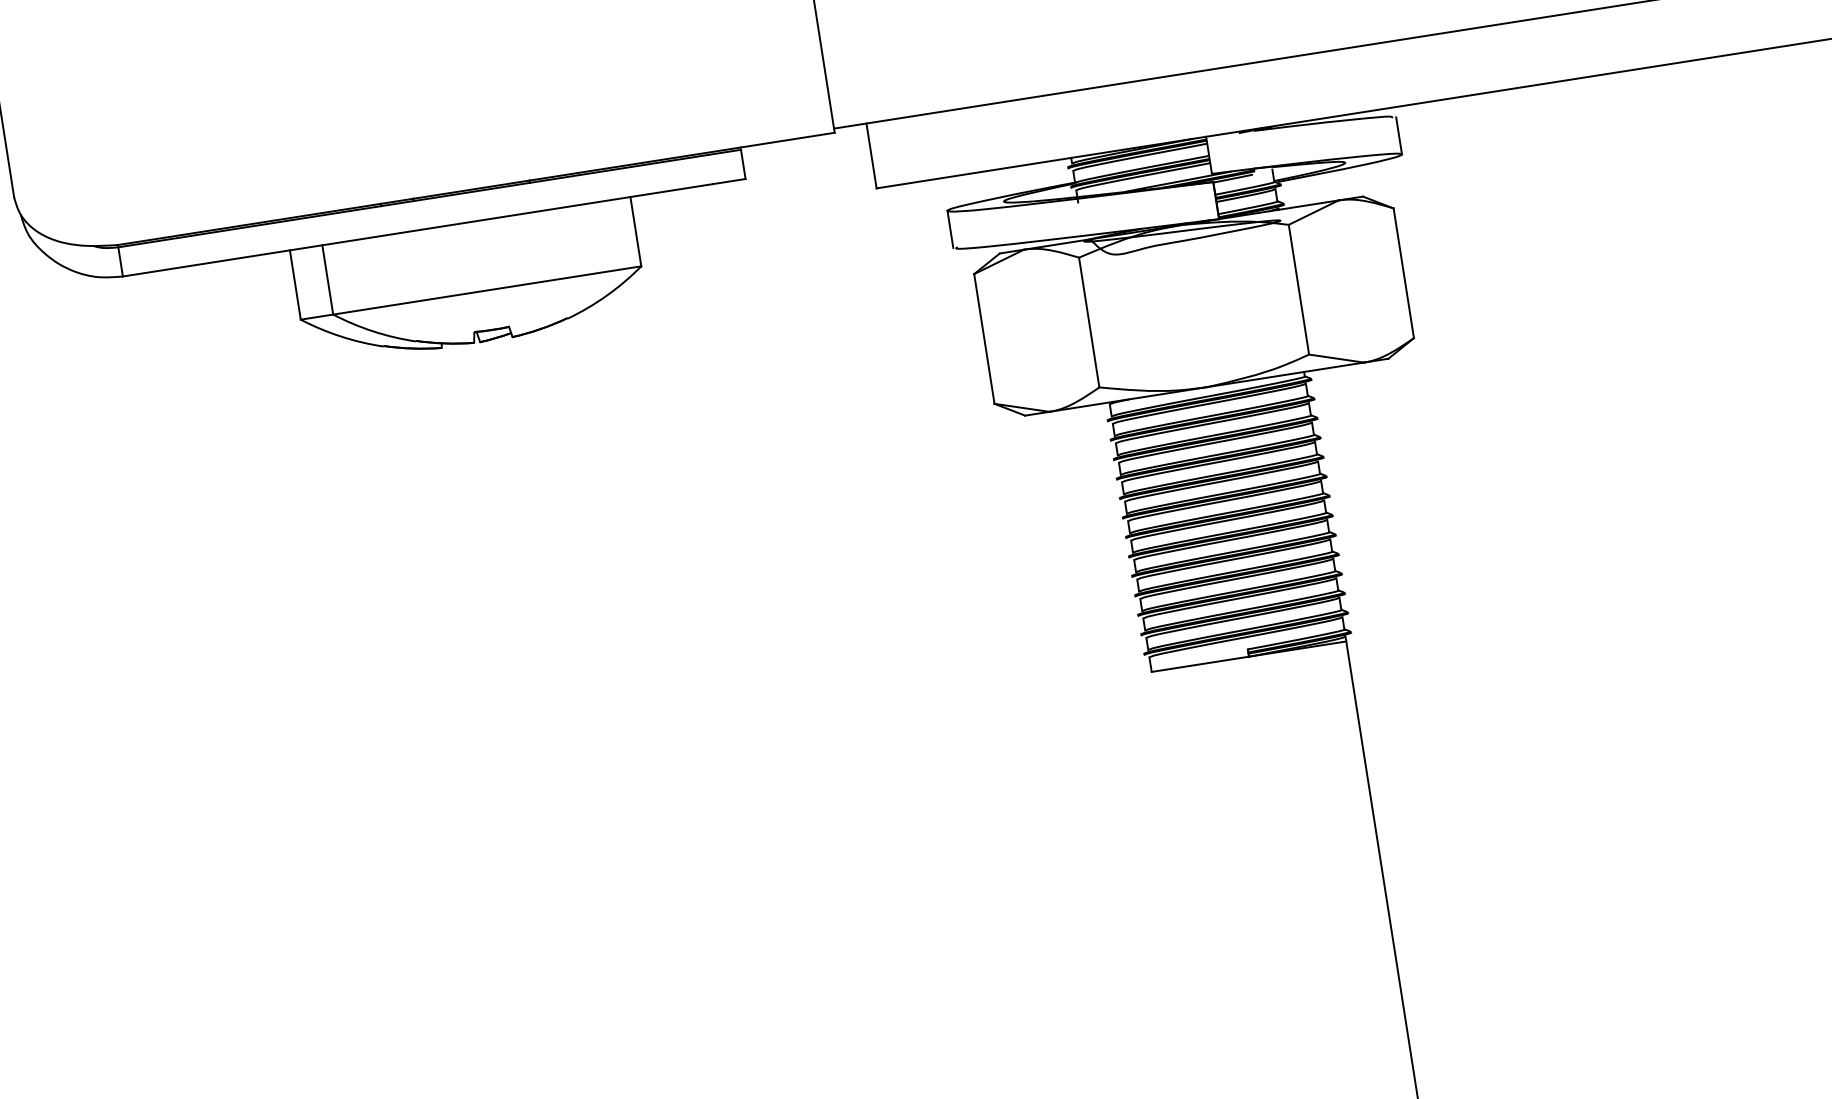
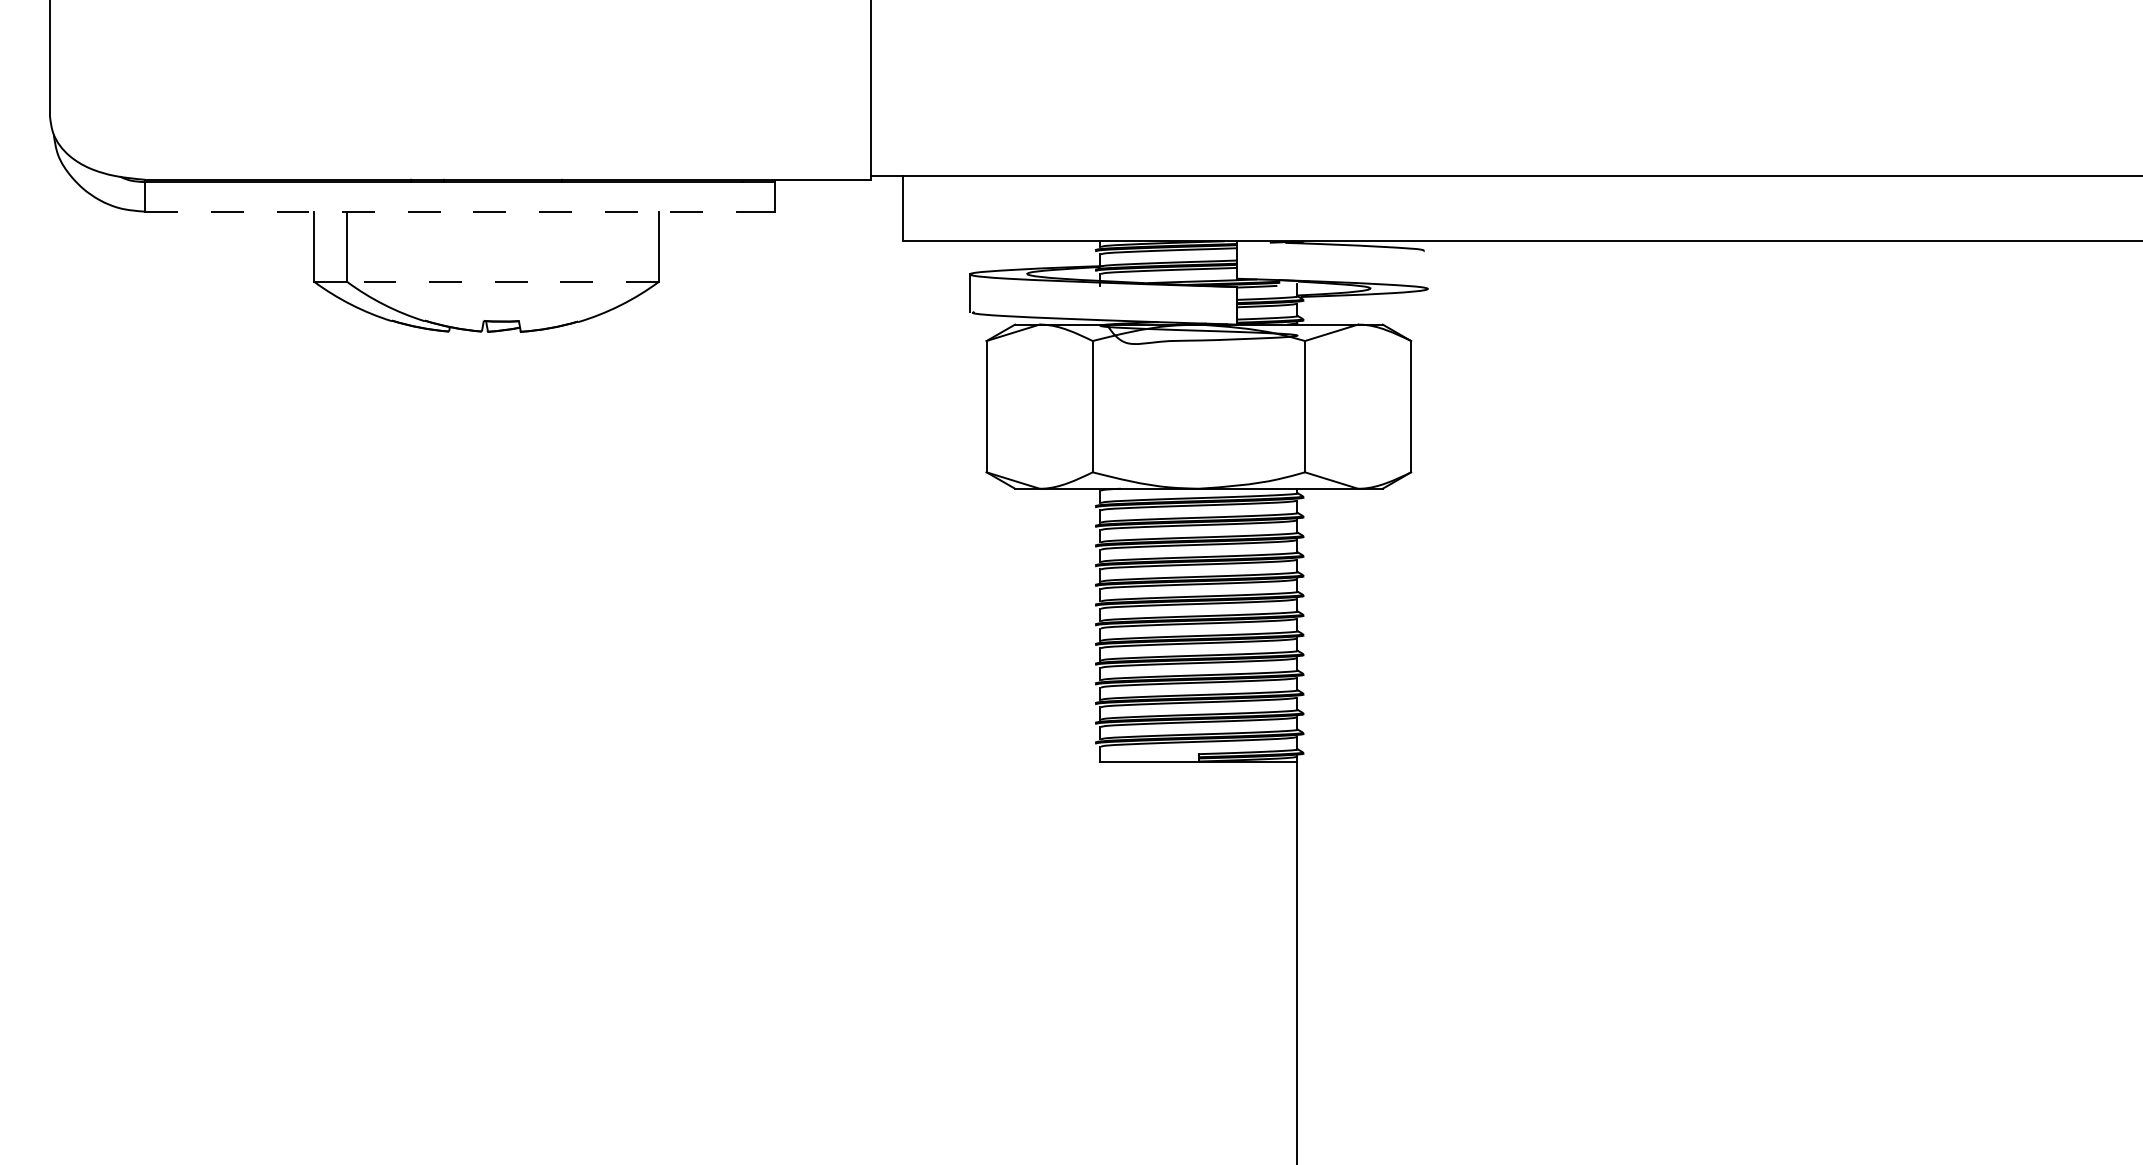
line: (1398, 135) -> (1427, 269), removed
line: (417, 230) -> (443, 211), solid -> dashed
line: (487, 290) -> (503, 281), solid -> dashed

